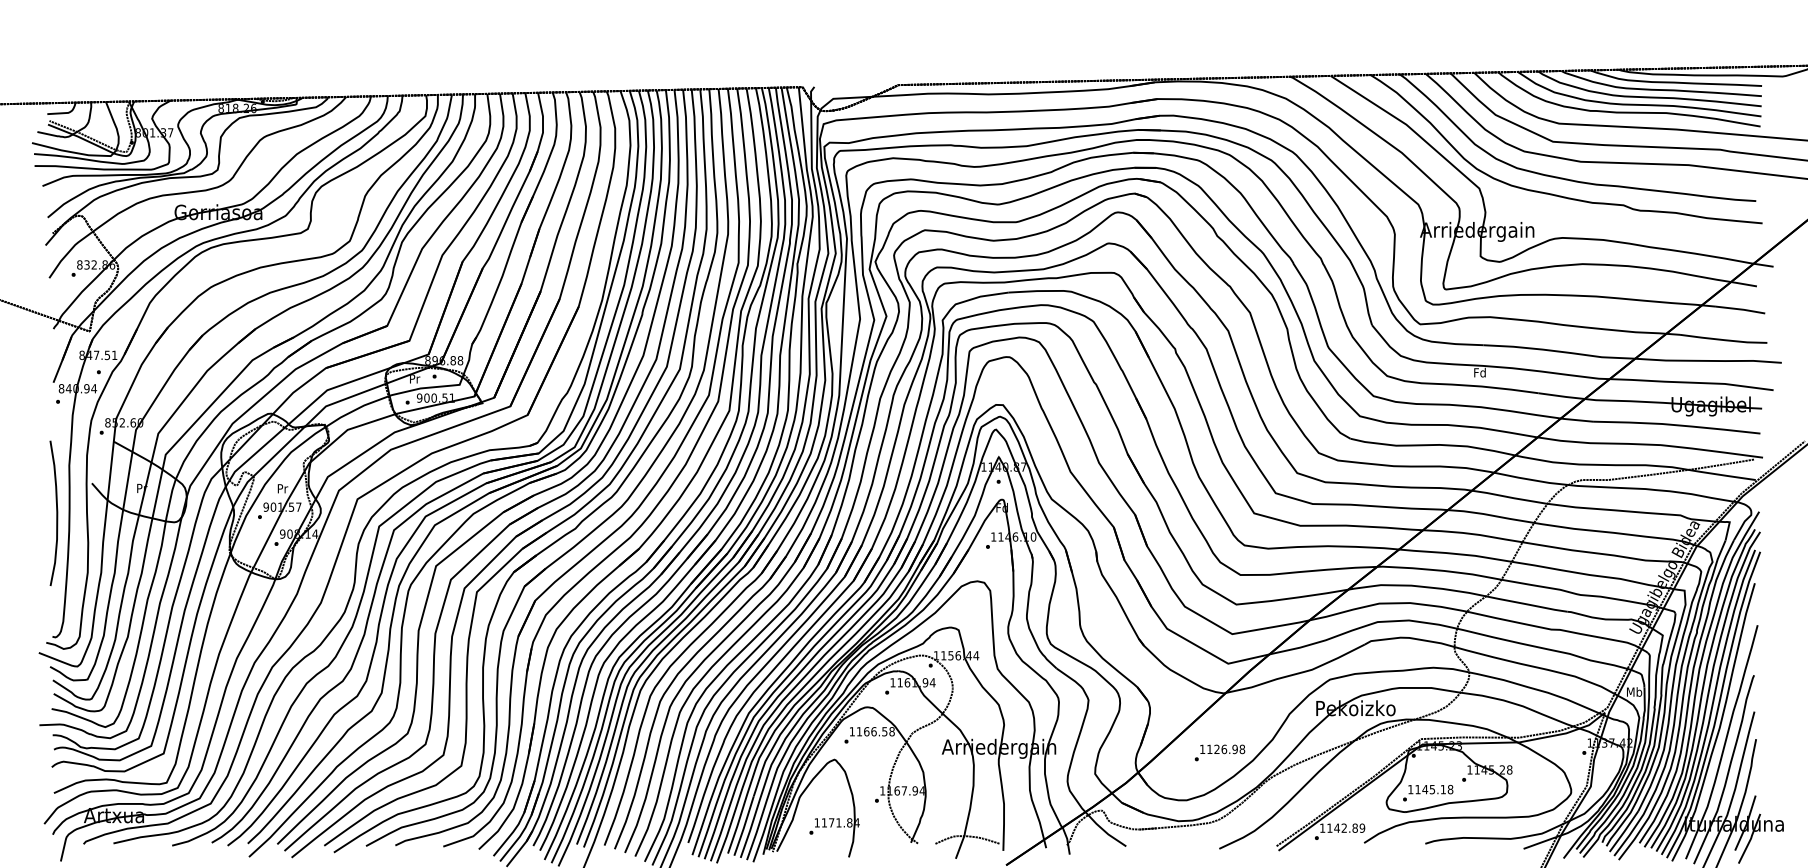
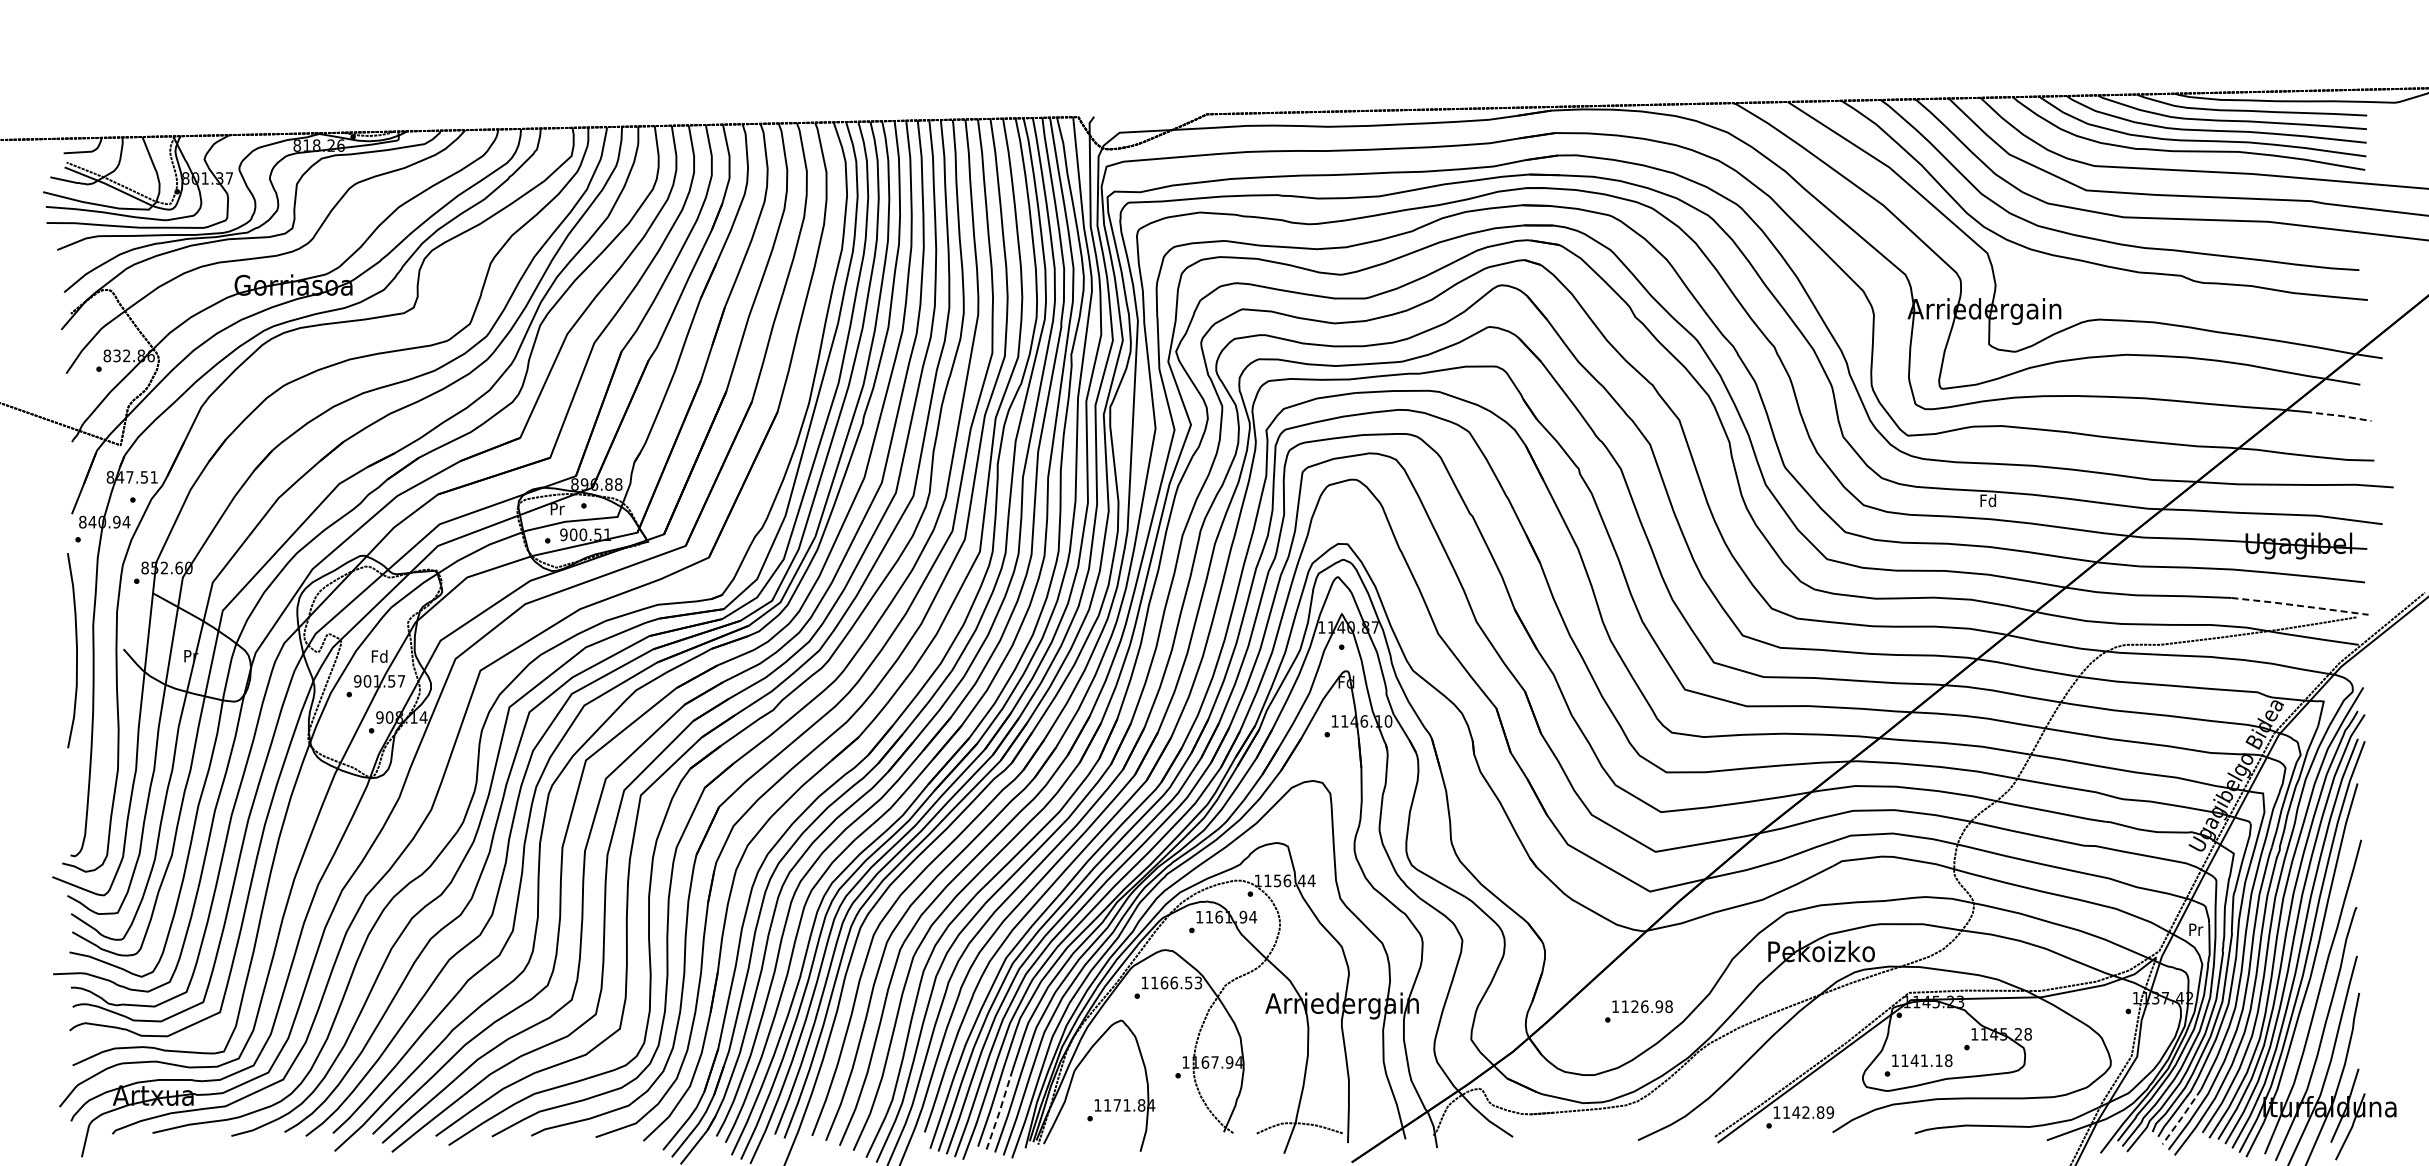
line: (1740, 309) -> (2338, 415), solid -> dashed
line: (1711, 450) -> (2299, 605), solid -> dashed
text: (282, 487) -> (379, 655), Pr -> Fd
curve: (56, 513) -> (76, 650), moved
text: (1634, 691) -> (2195, 929), Mb -> Pr
text: (892, 731) -> (1198, 982), 1166.58 -> 1166.53
text: (1431, 789) -> (1923, 1060), 1145.18 -> 1141.18
line: (744, 826) -> (1000, 1110), solid -> dashed
line: (1624, 831) -> (2182, 1116), solid -> dashed

